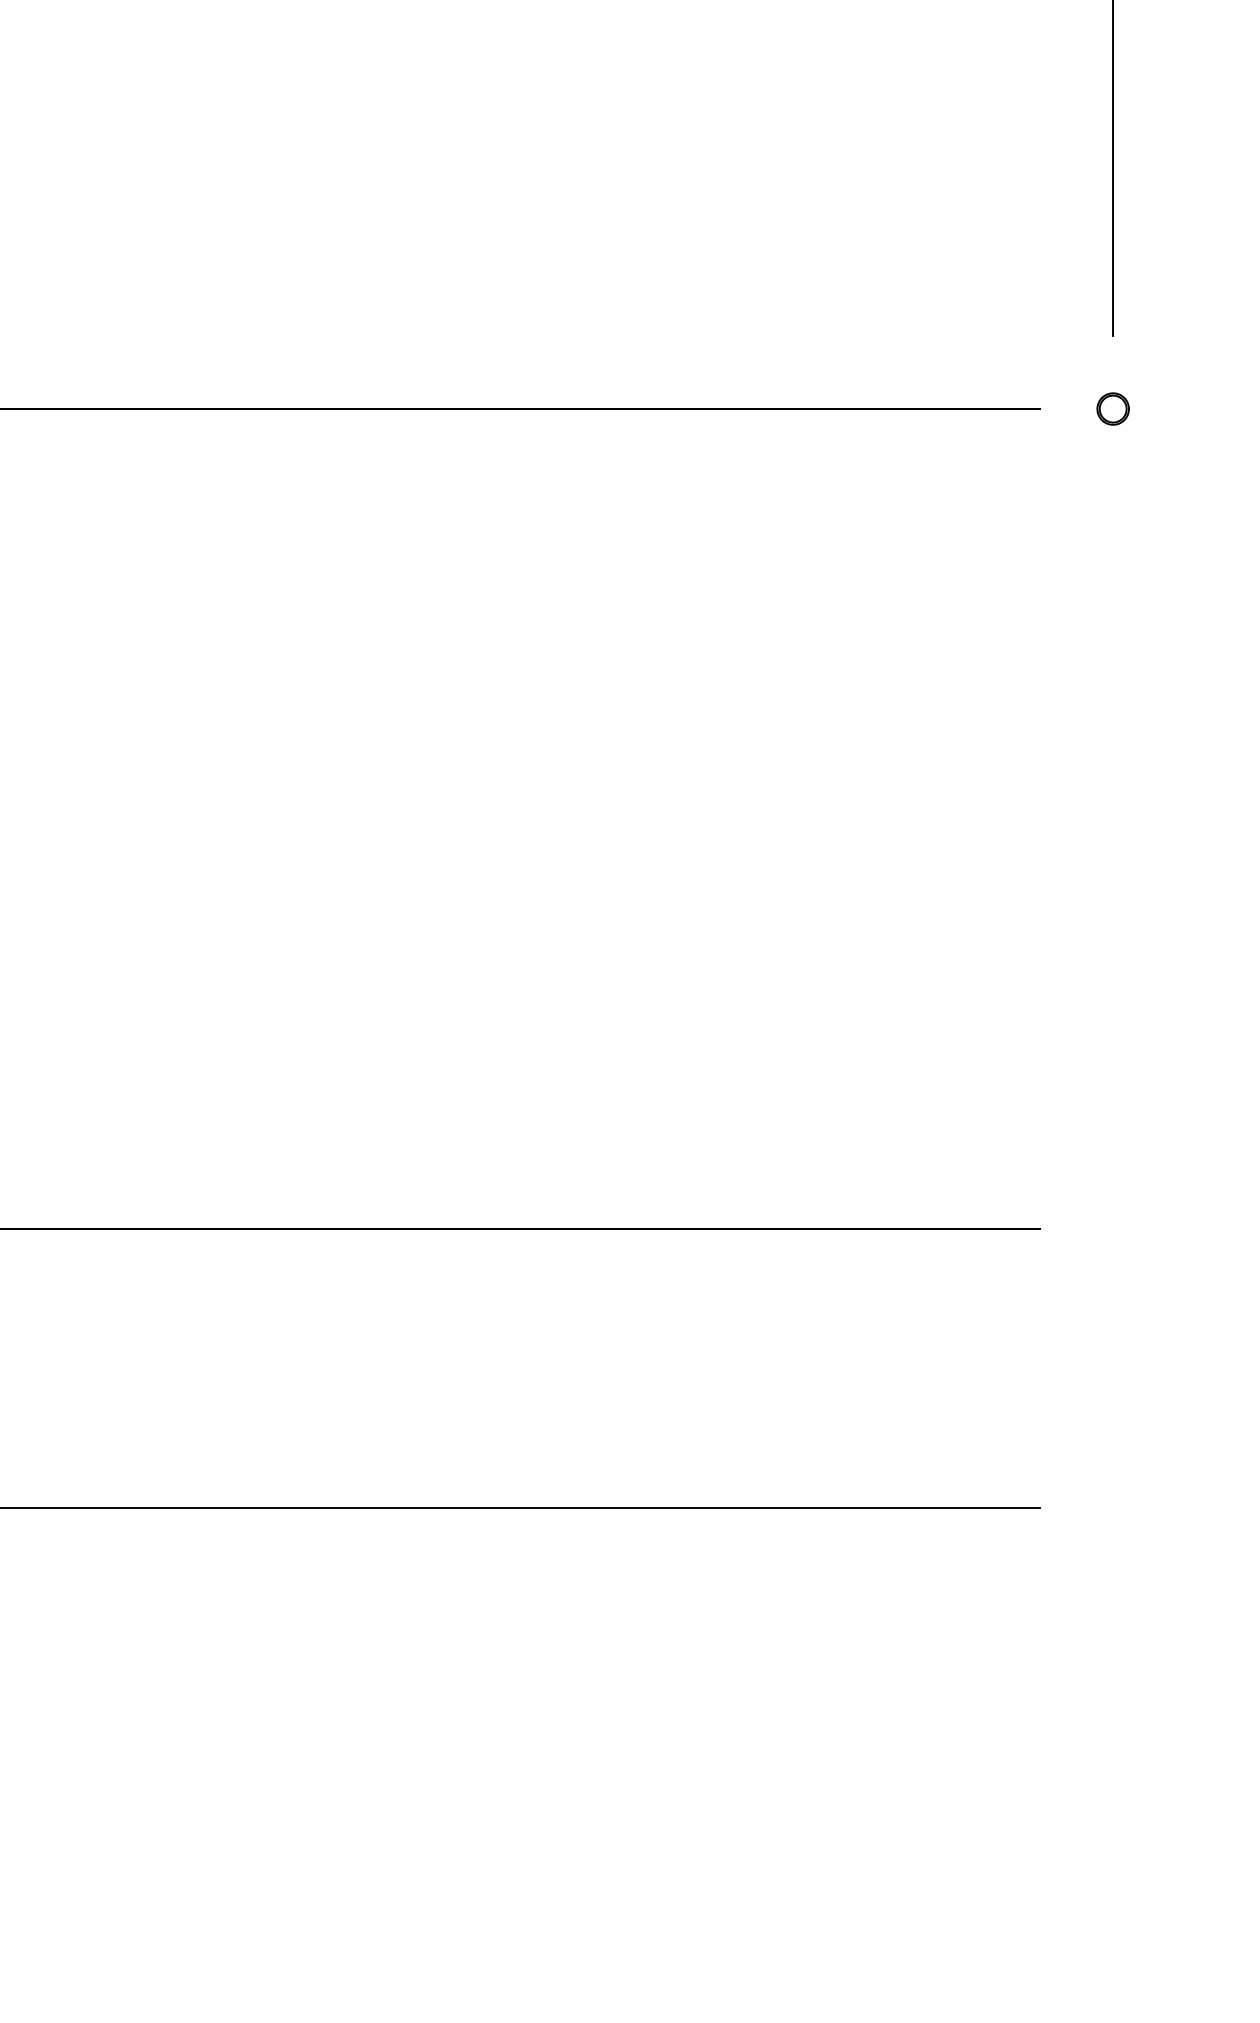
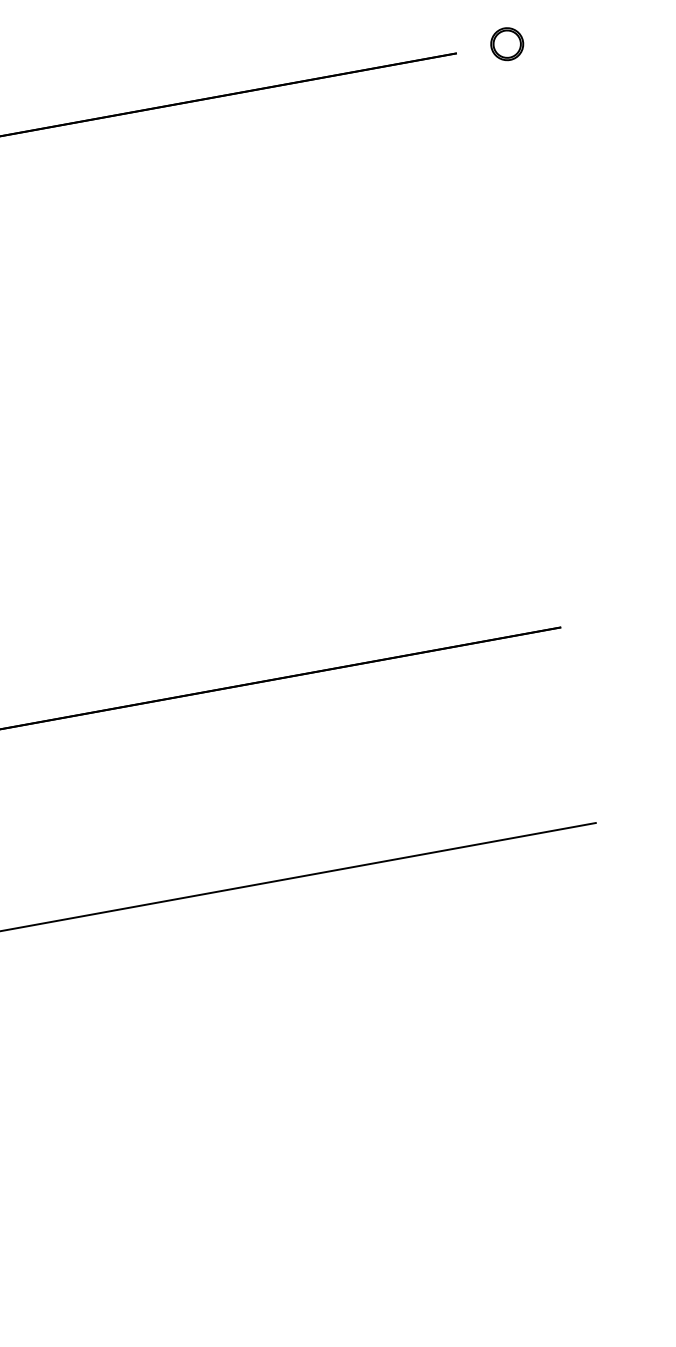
part: (1112, 408) -> (506, 43), size x1.43

